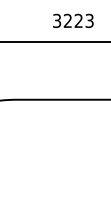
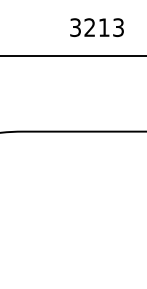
text: (78, 20) -> (103, 27), 3223 -> 3213

